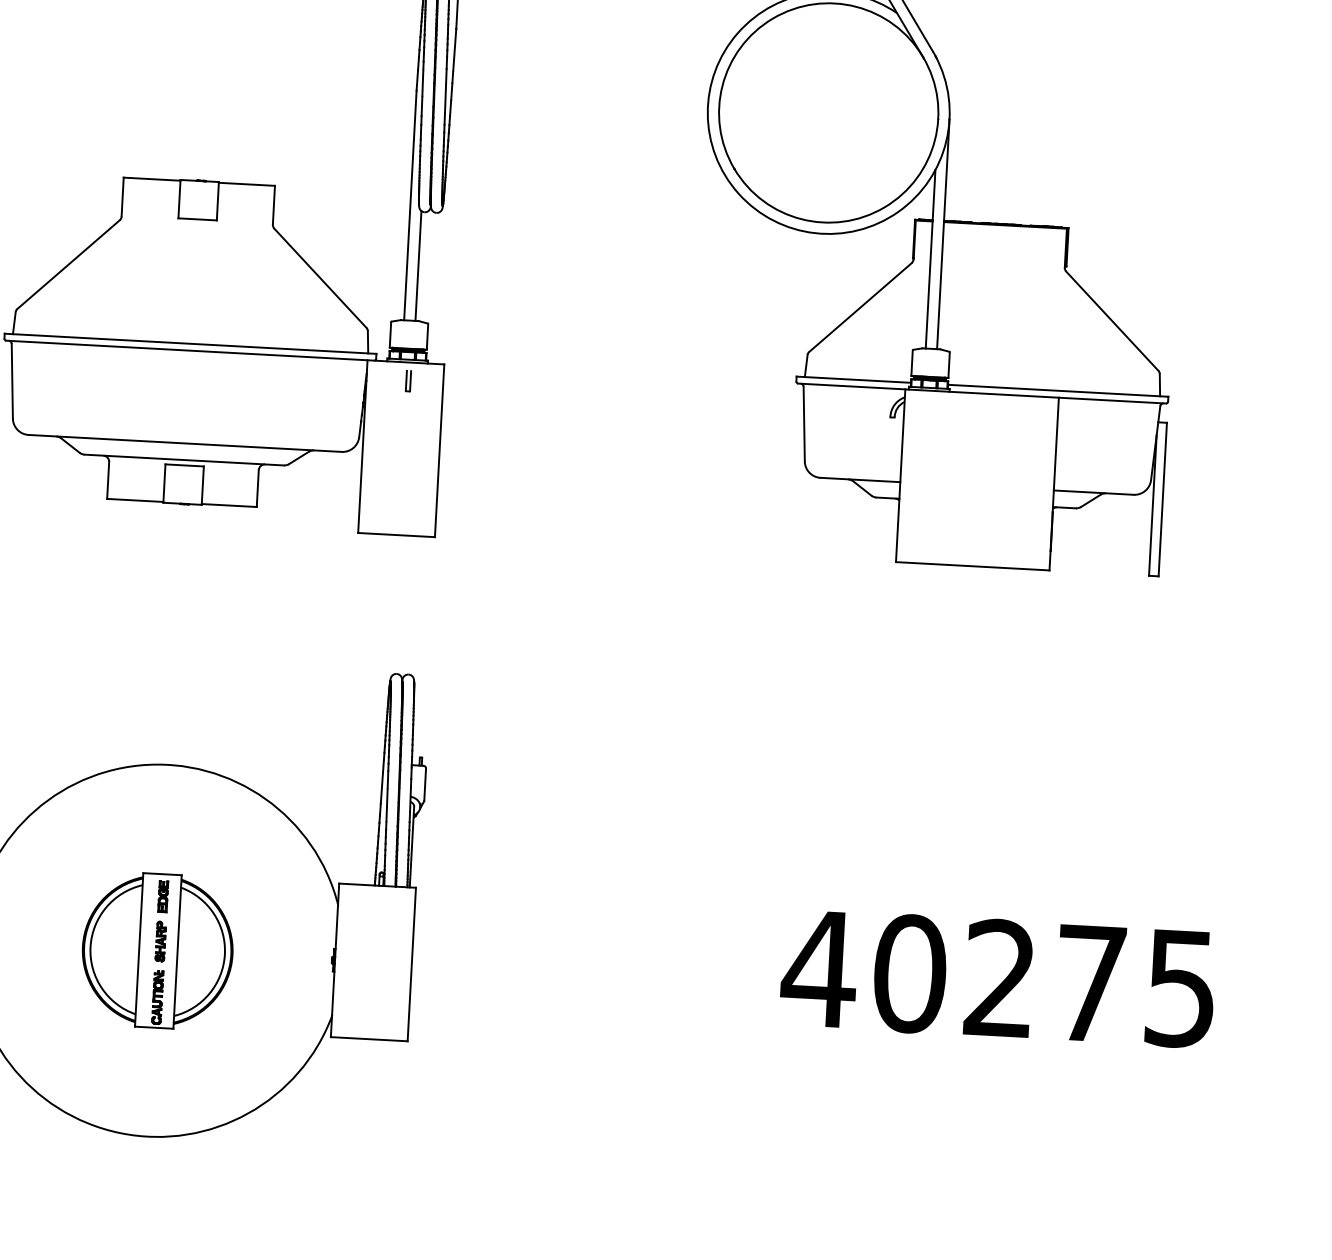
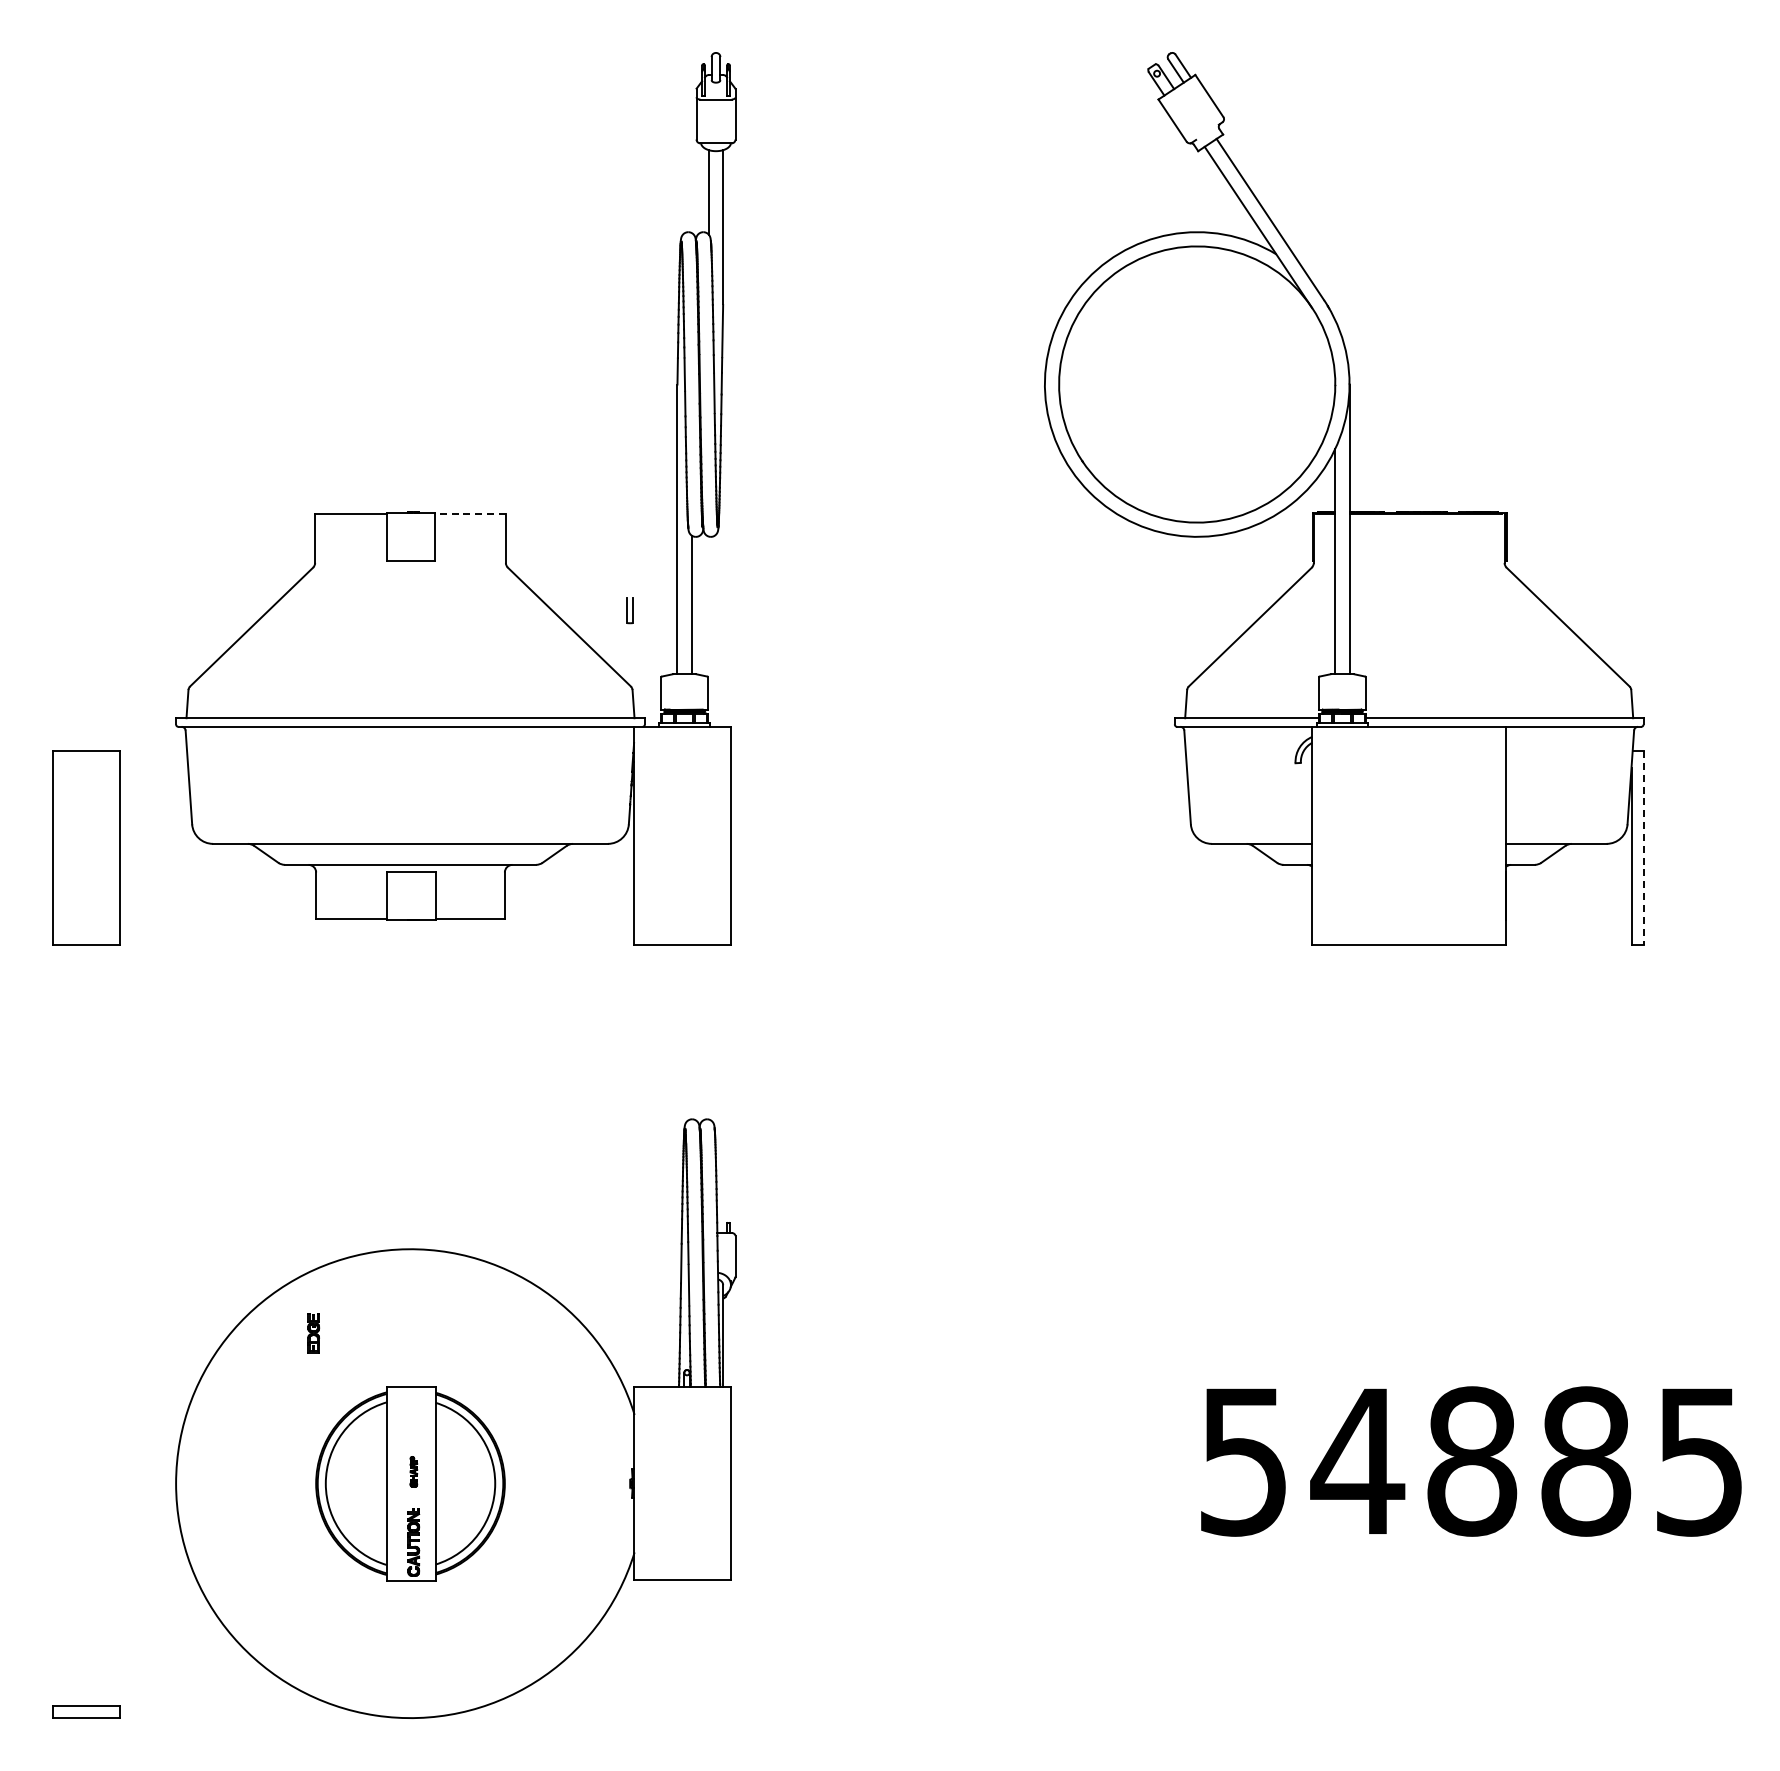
line: (246, 183) -> (469, 513), solid -> dashed
part: (408, 381) -> (629, 610), moved
line: (1162, 499) -> (1643, 847), solid -> dashed
part: (163, 896) -> (313, 1333), moved
part: (160, 941) -> (413, 1471), size x0.6
text: (953, 976) -> (1413, 1461), 40275 -> 54885

